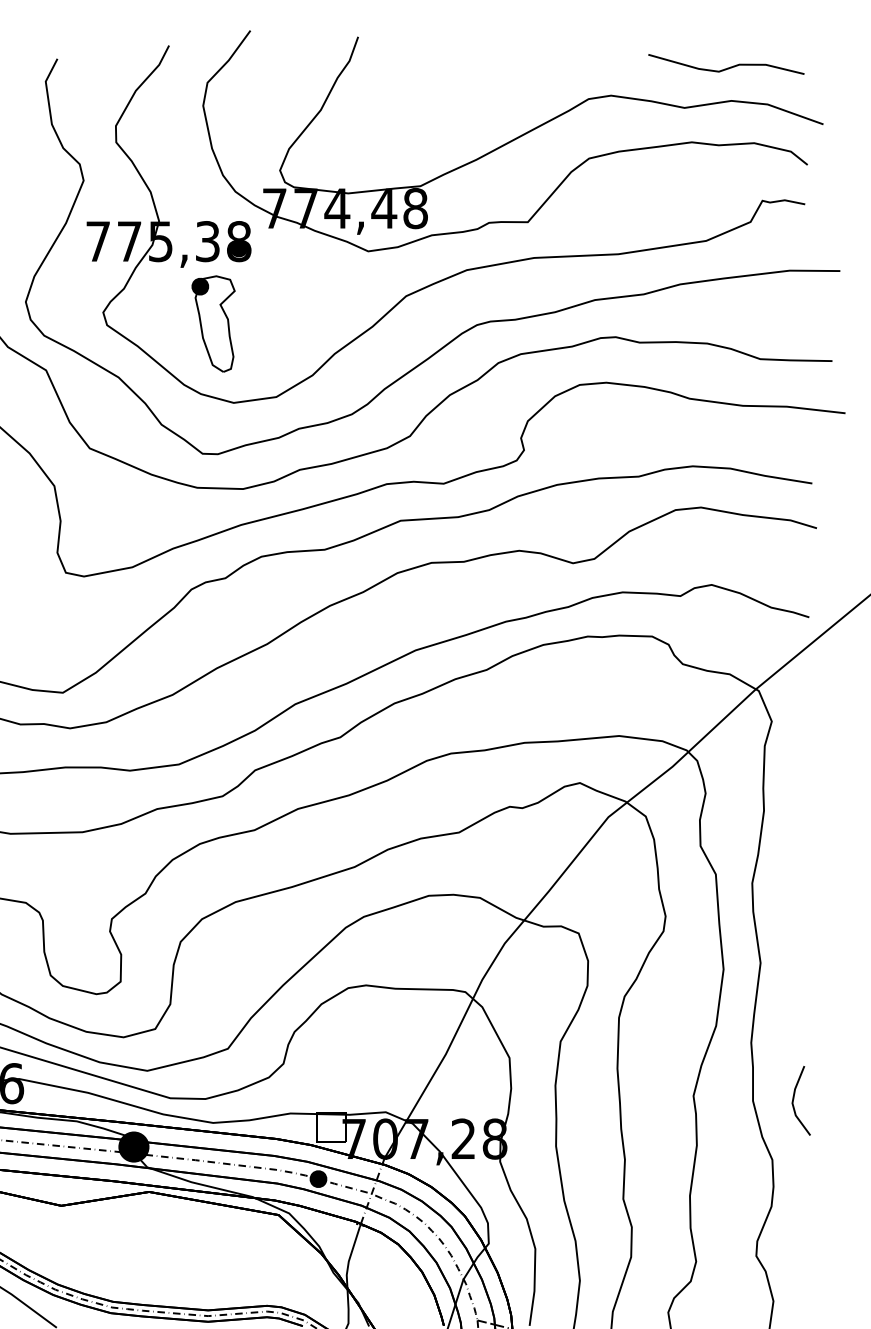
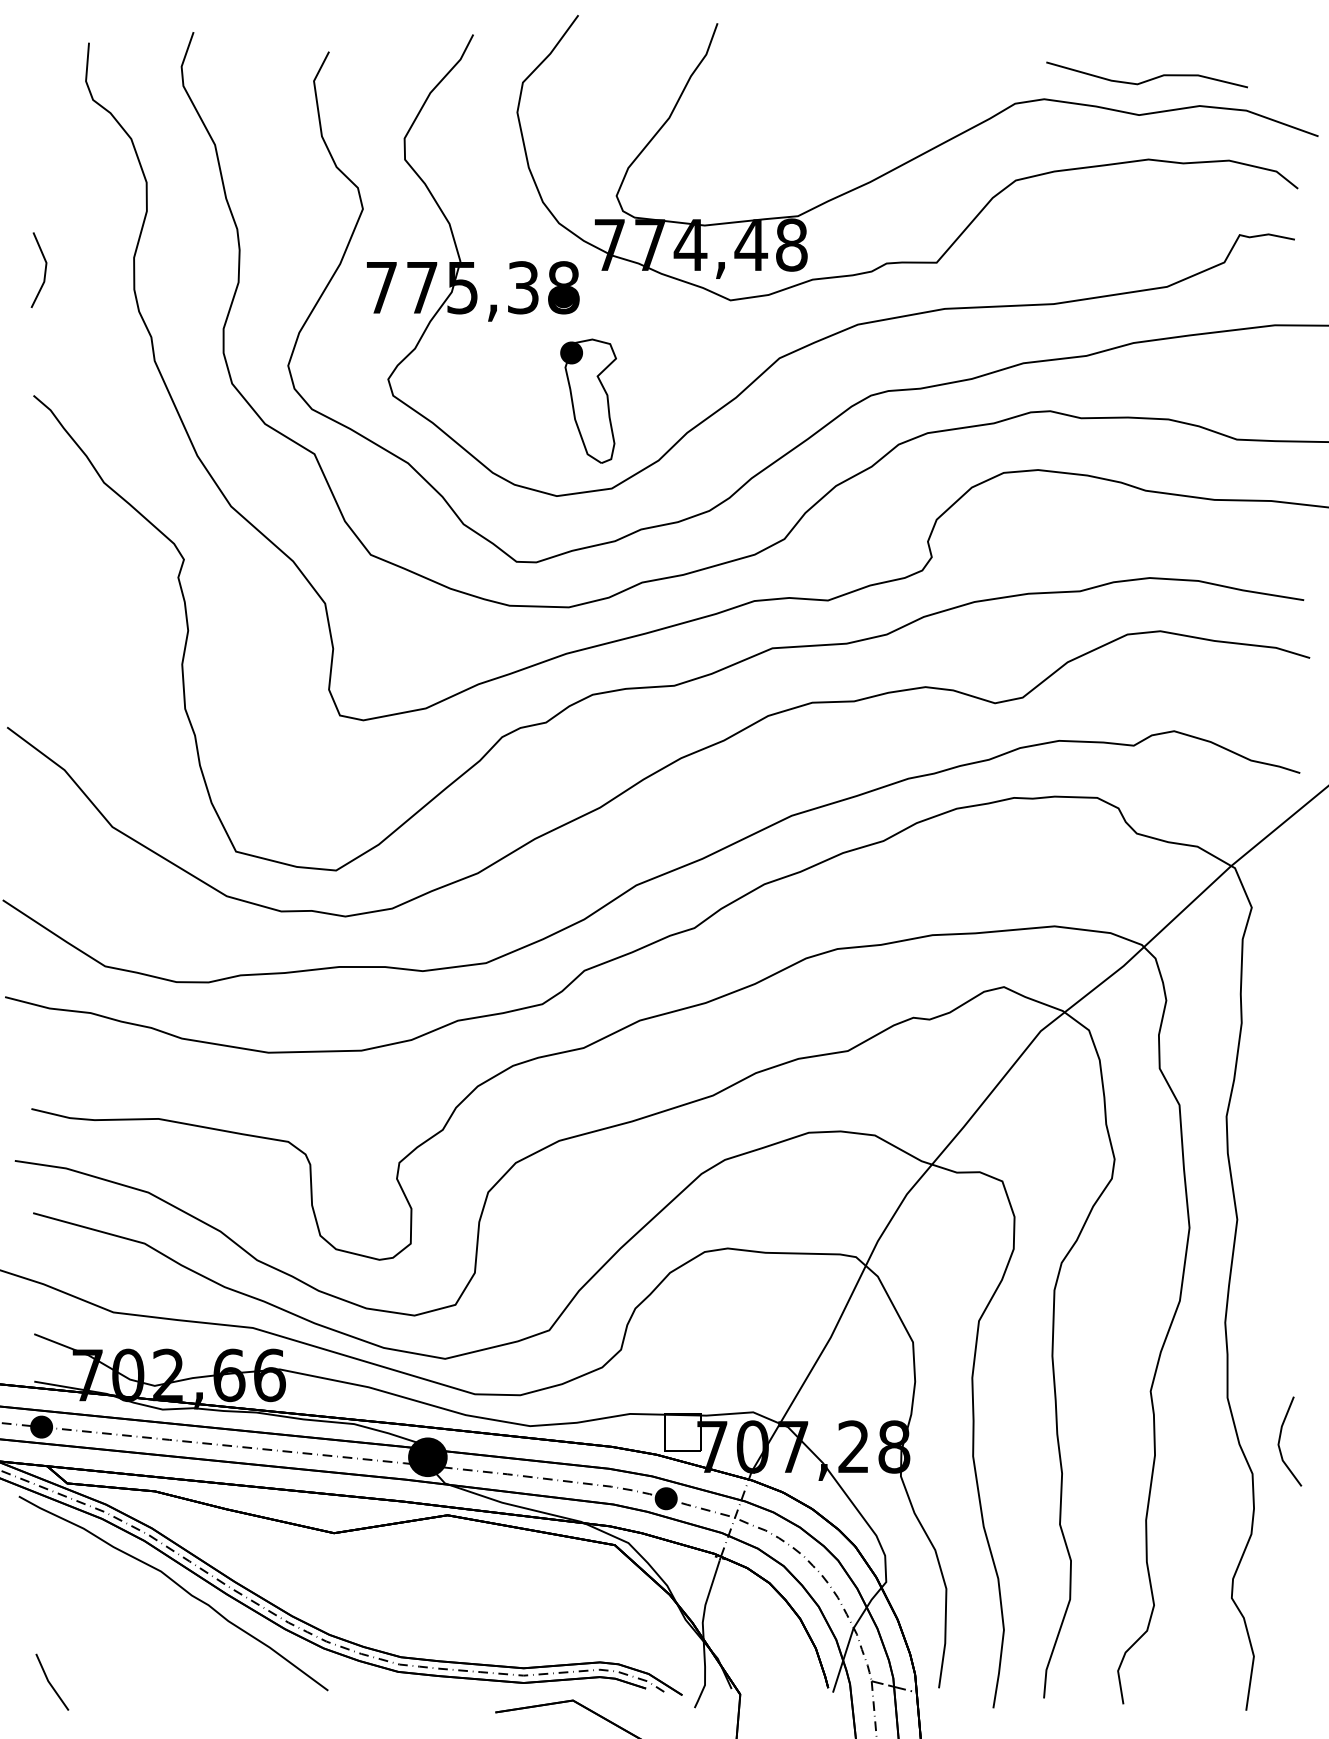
curve: (726, 67) -> (1147, 79), moved
part: (213, 323) -> (588, 400), moved
line: (794, 1099) -> (1280, 1440), moved

